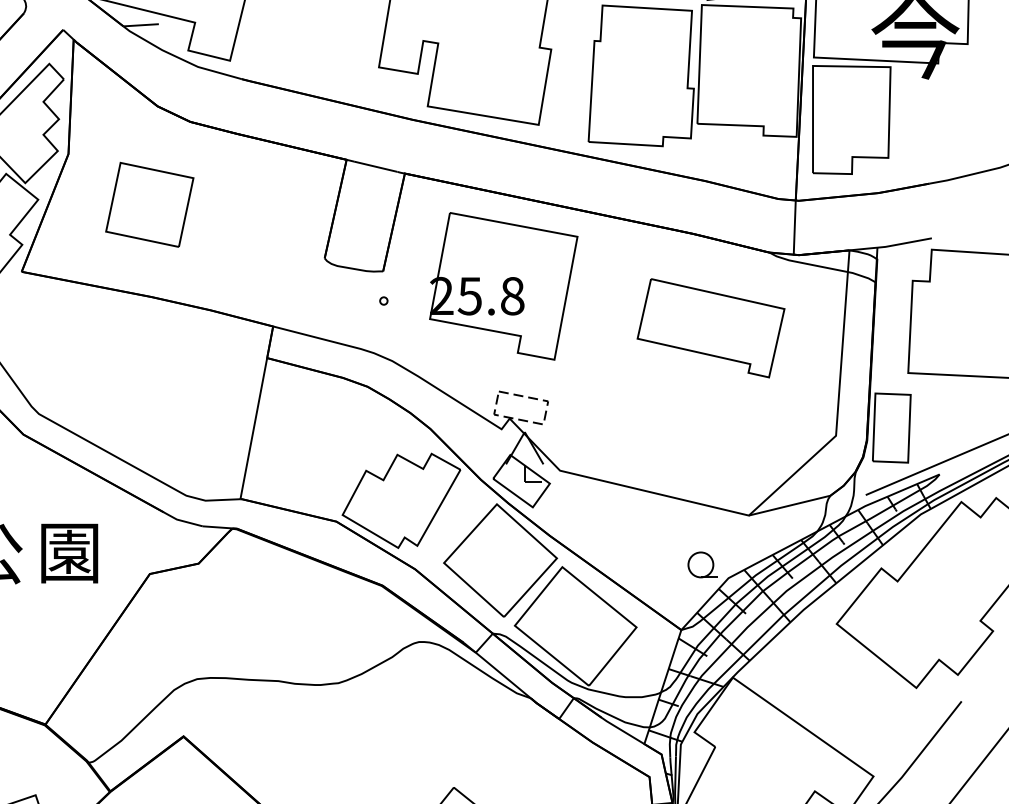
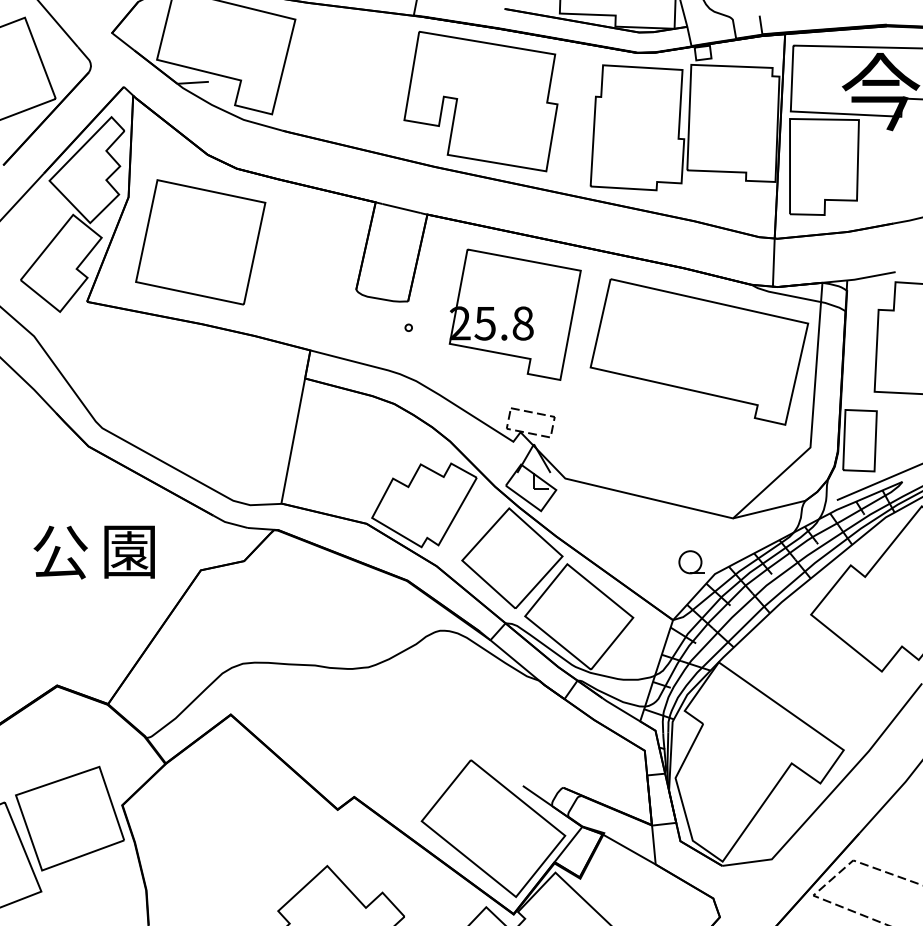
part: (149, 204) -> (200, 242), size x1.67
part: (711, 327) -> (699, 351), size x1.67

